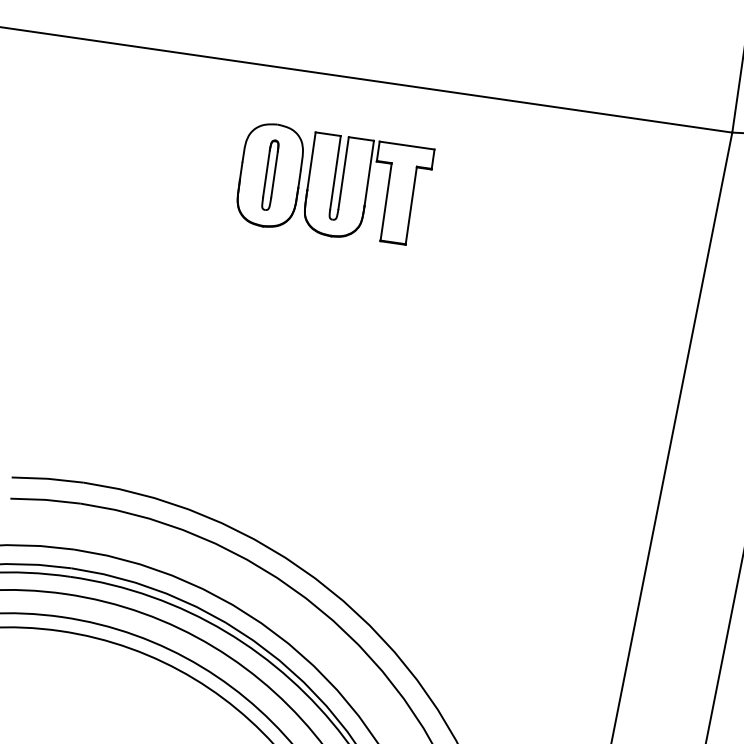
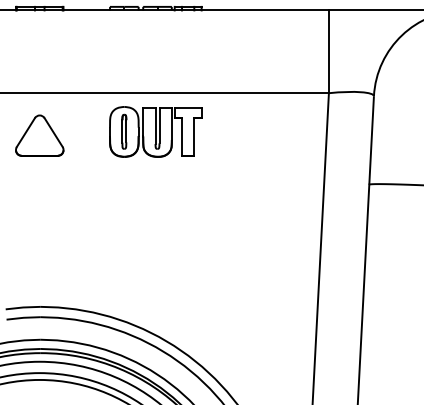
part: (131, 133) -> (39, 135), added
part: (333, 183) -> (155, 131), moved

